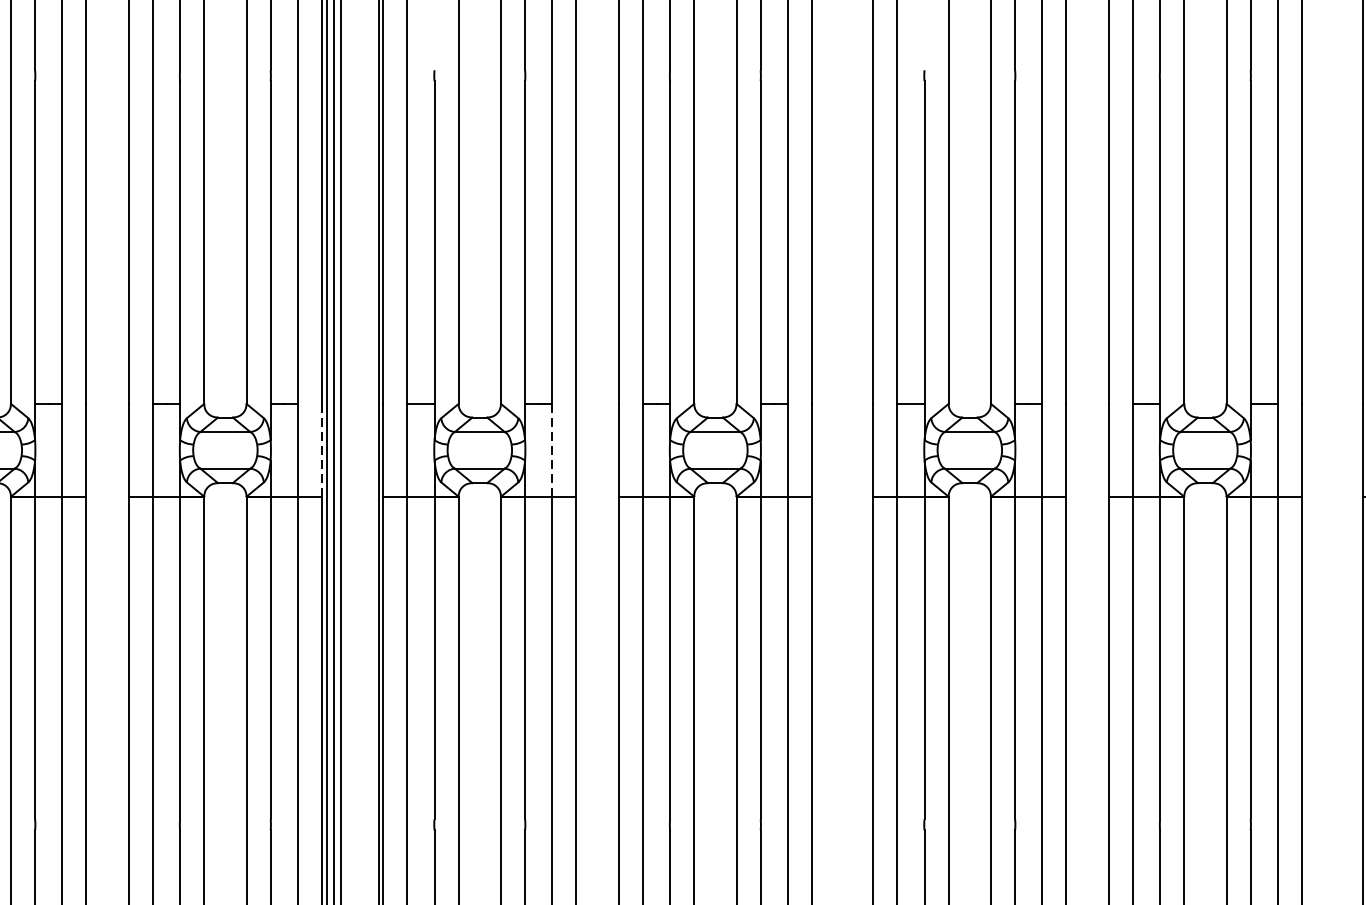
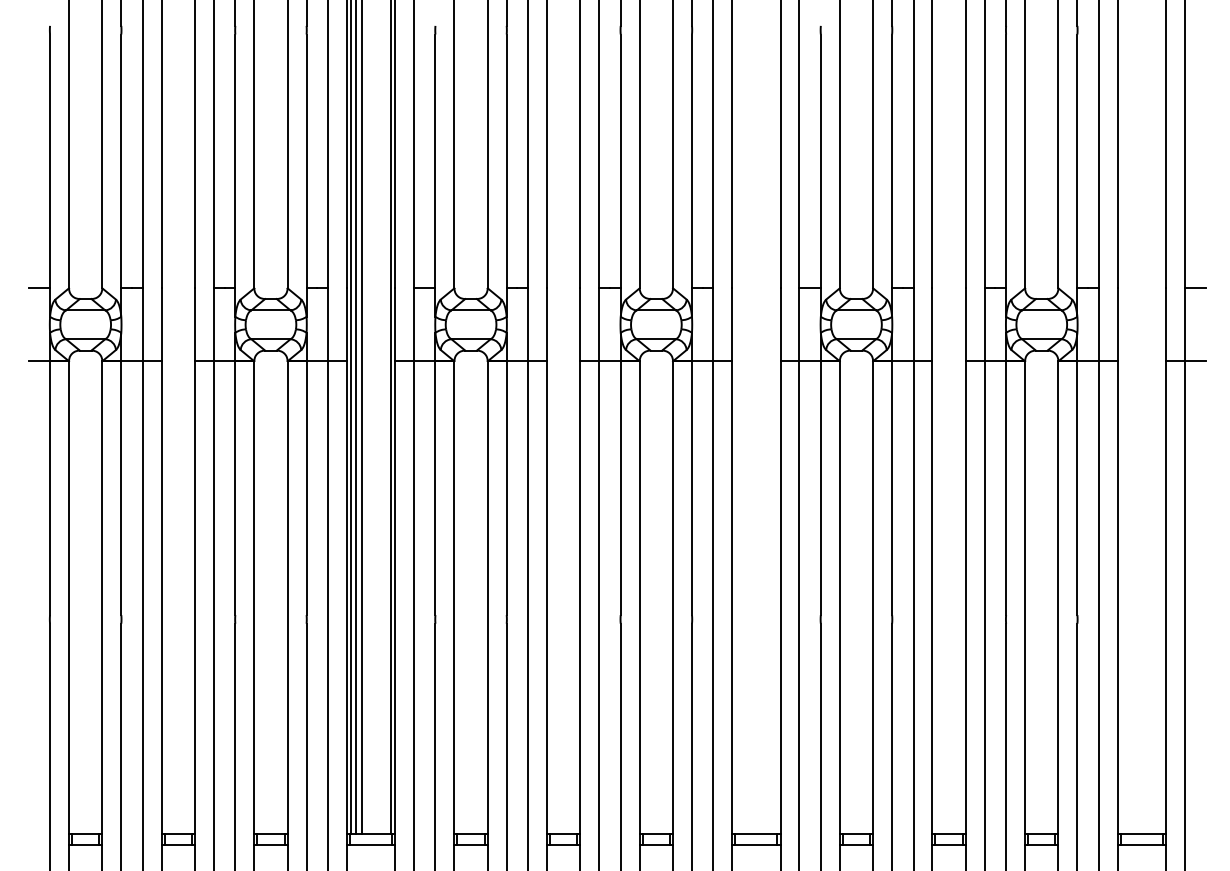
line: (552, 449) -> (528, 324), dashed -> solid
line: (321, 451) -> (346, 325), dashed -> solid

